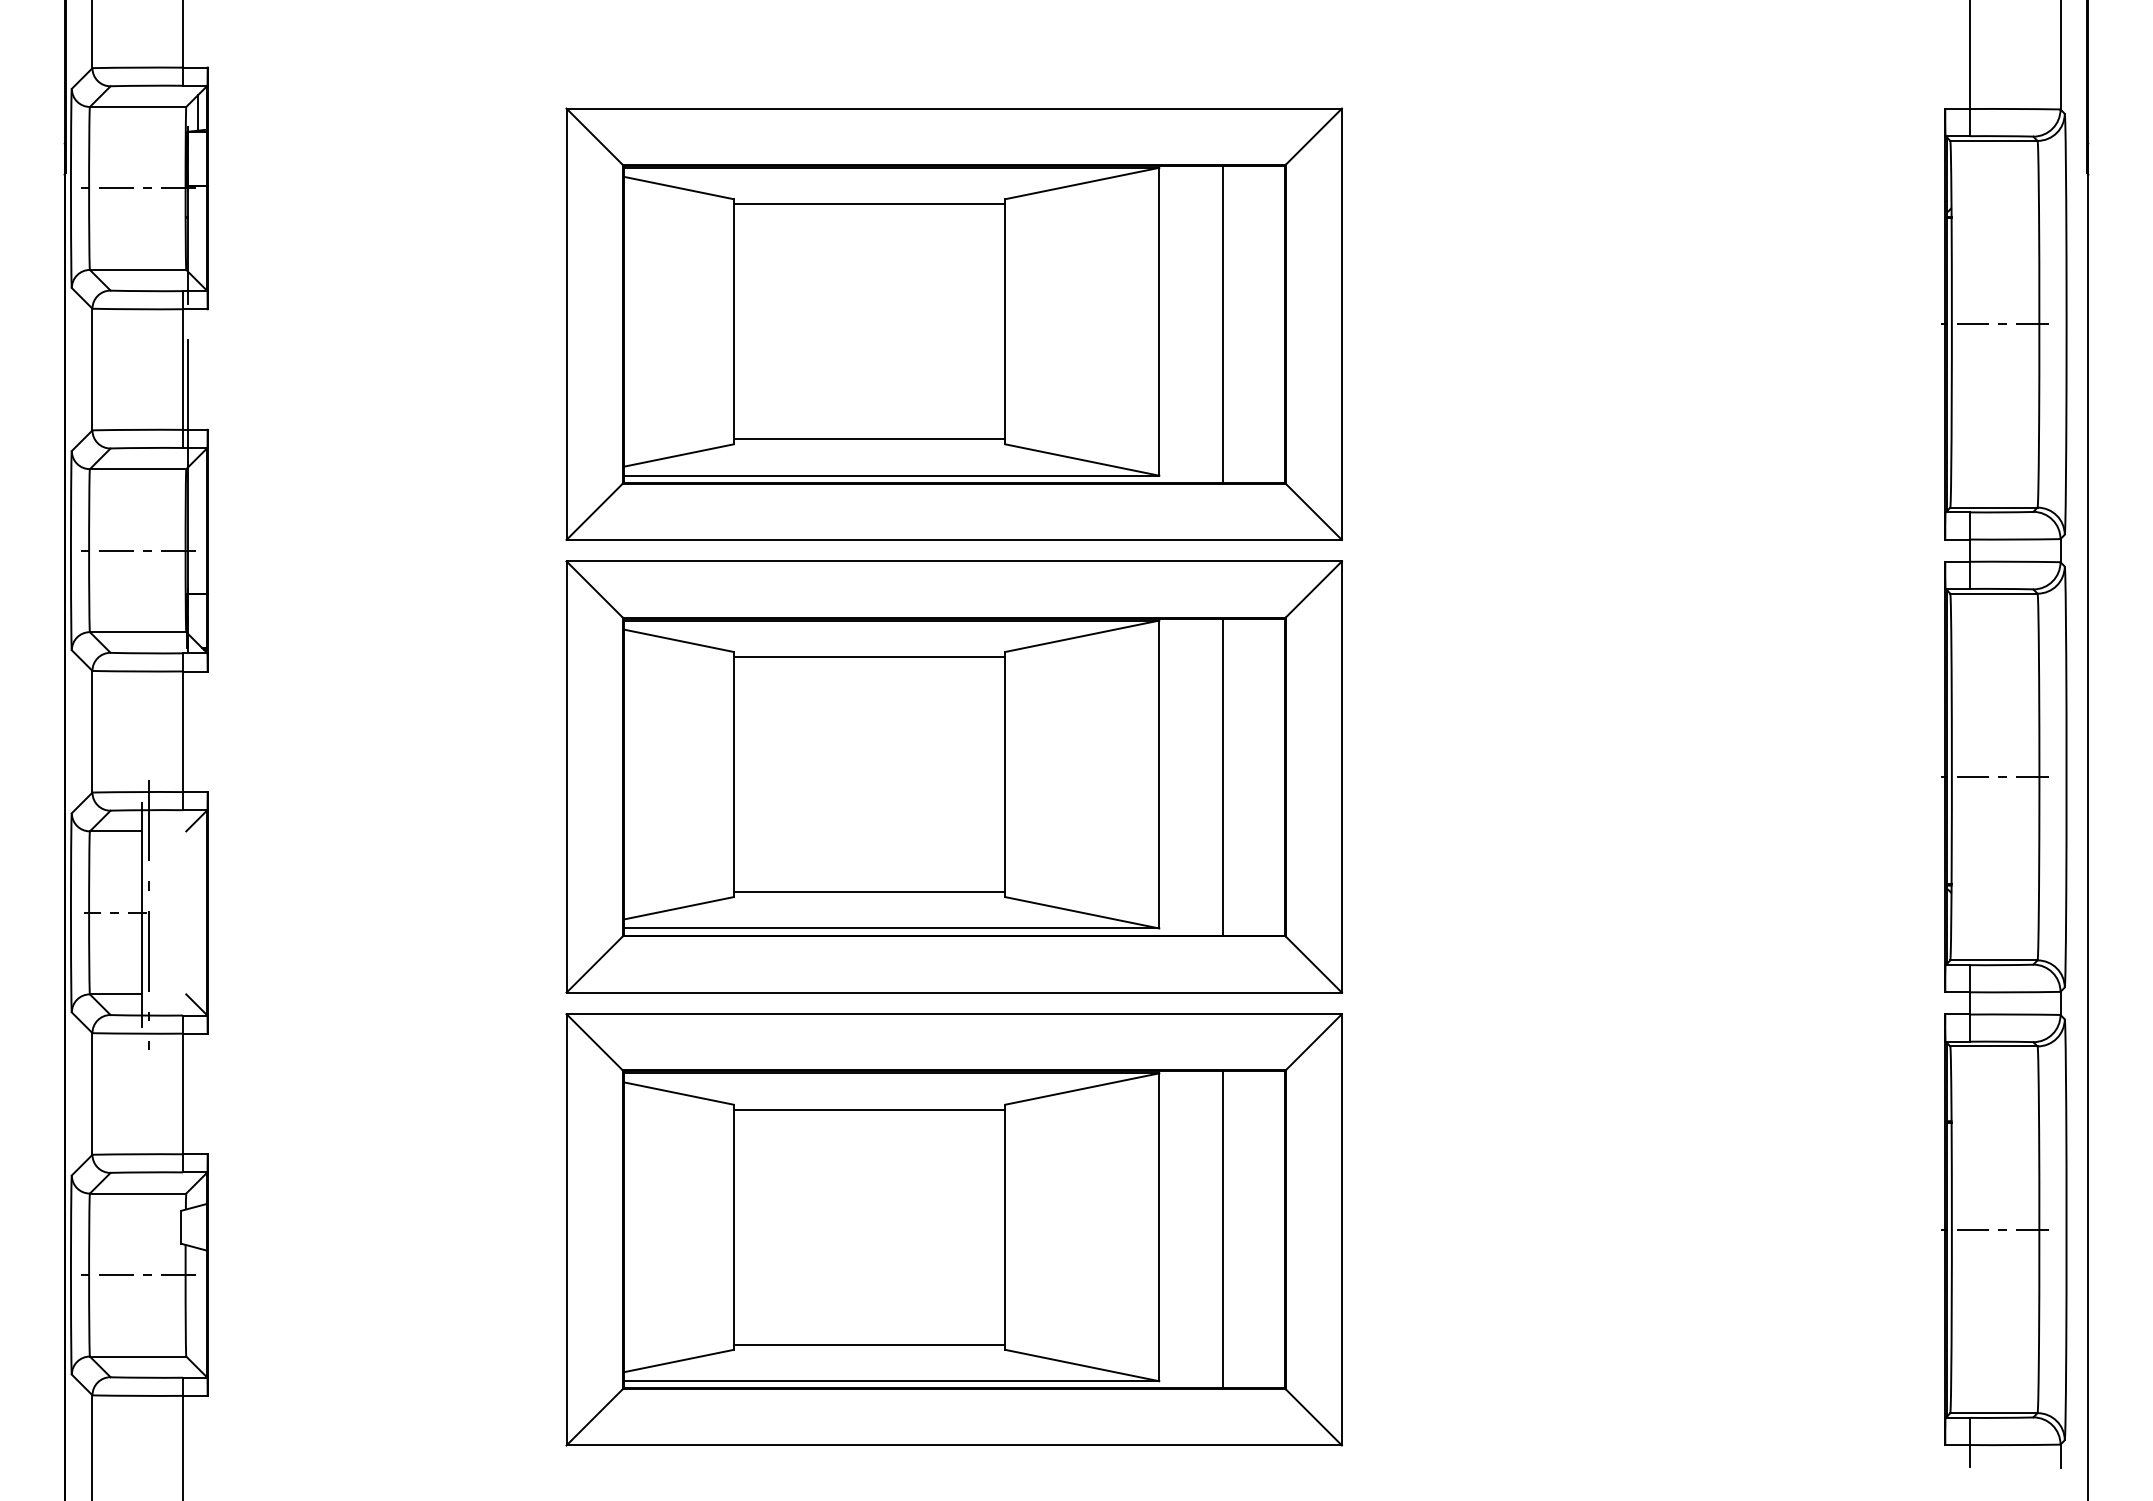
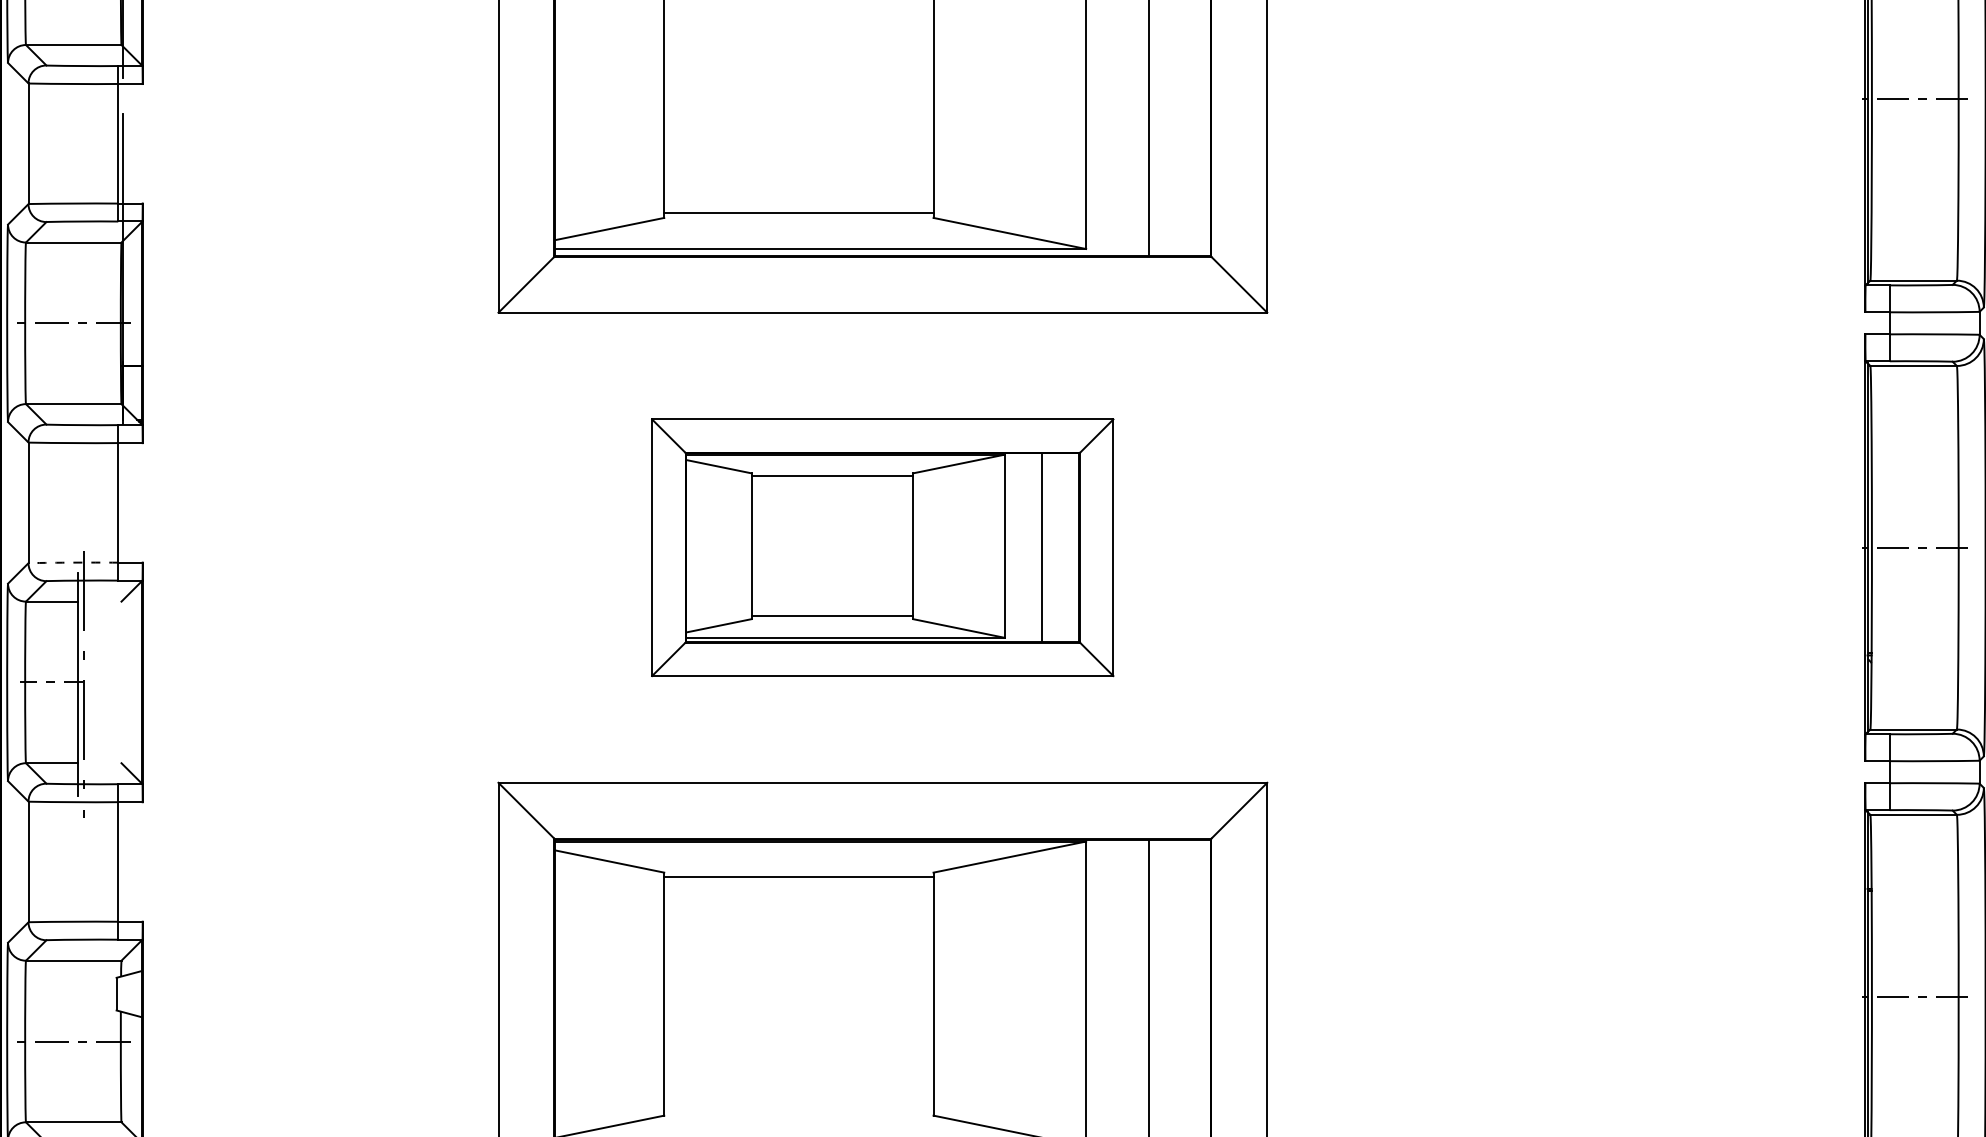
part: (953, 776) -> (882, 547), size x0.6
arc: (137, 792) -> (73, 563), solid -> dashed
line: (869, 1345) -> (798, 1111), removed

